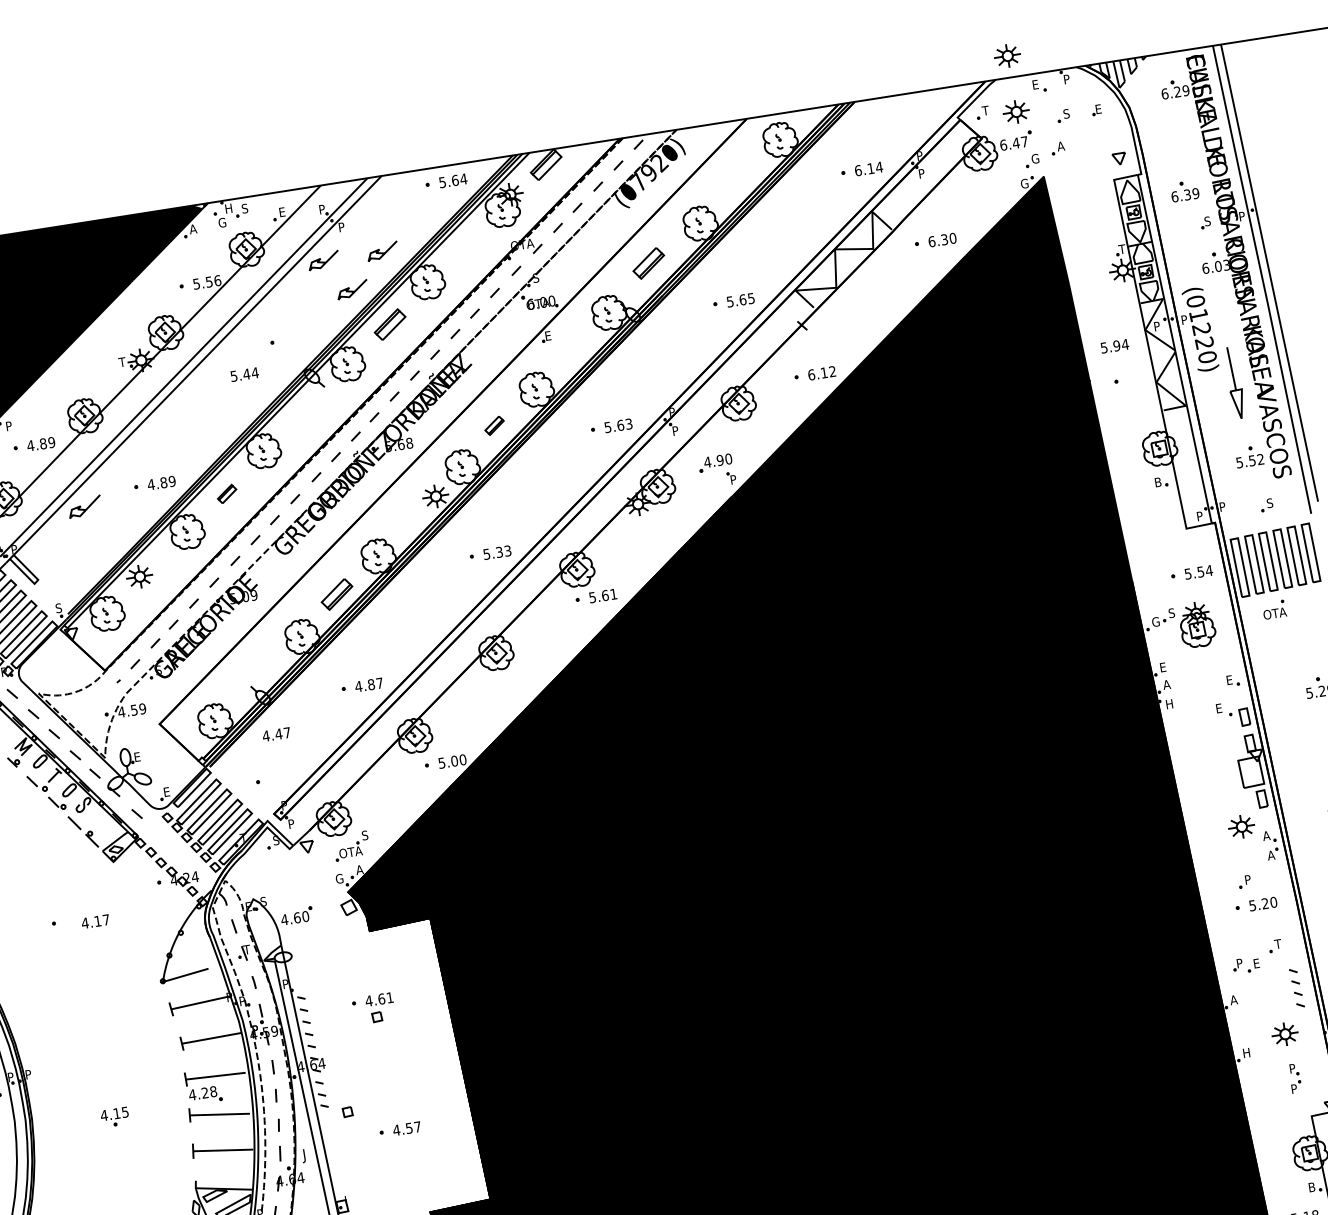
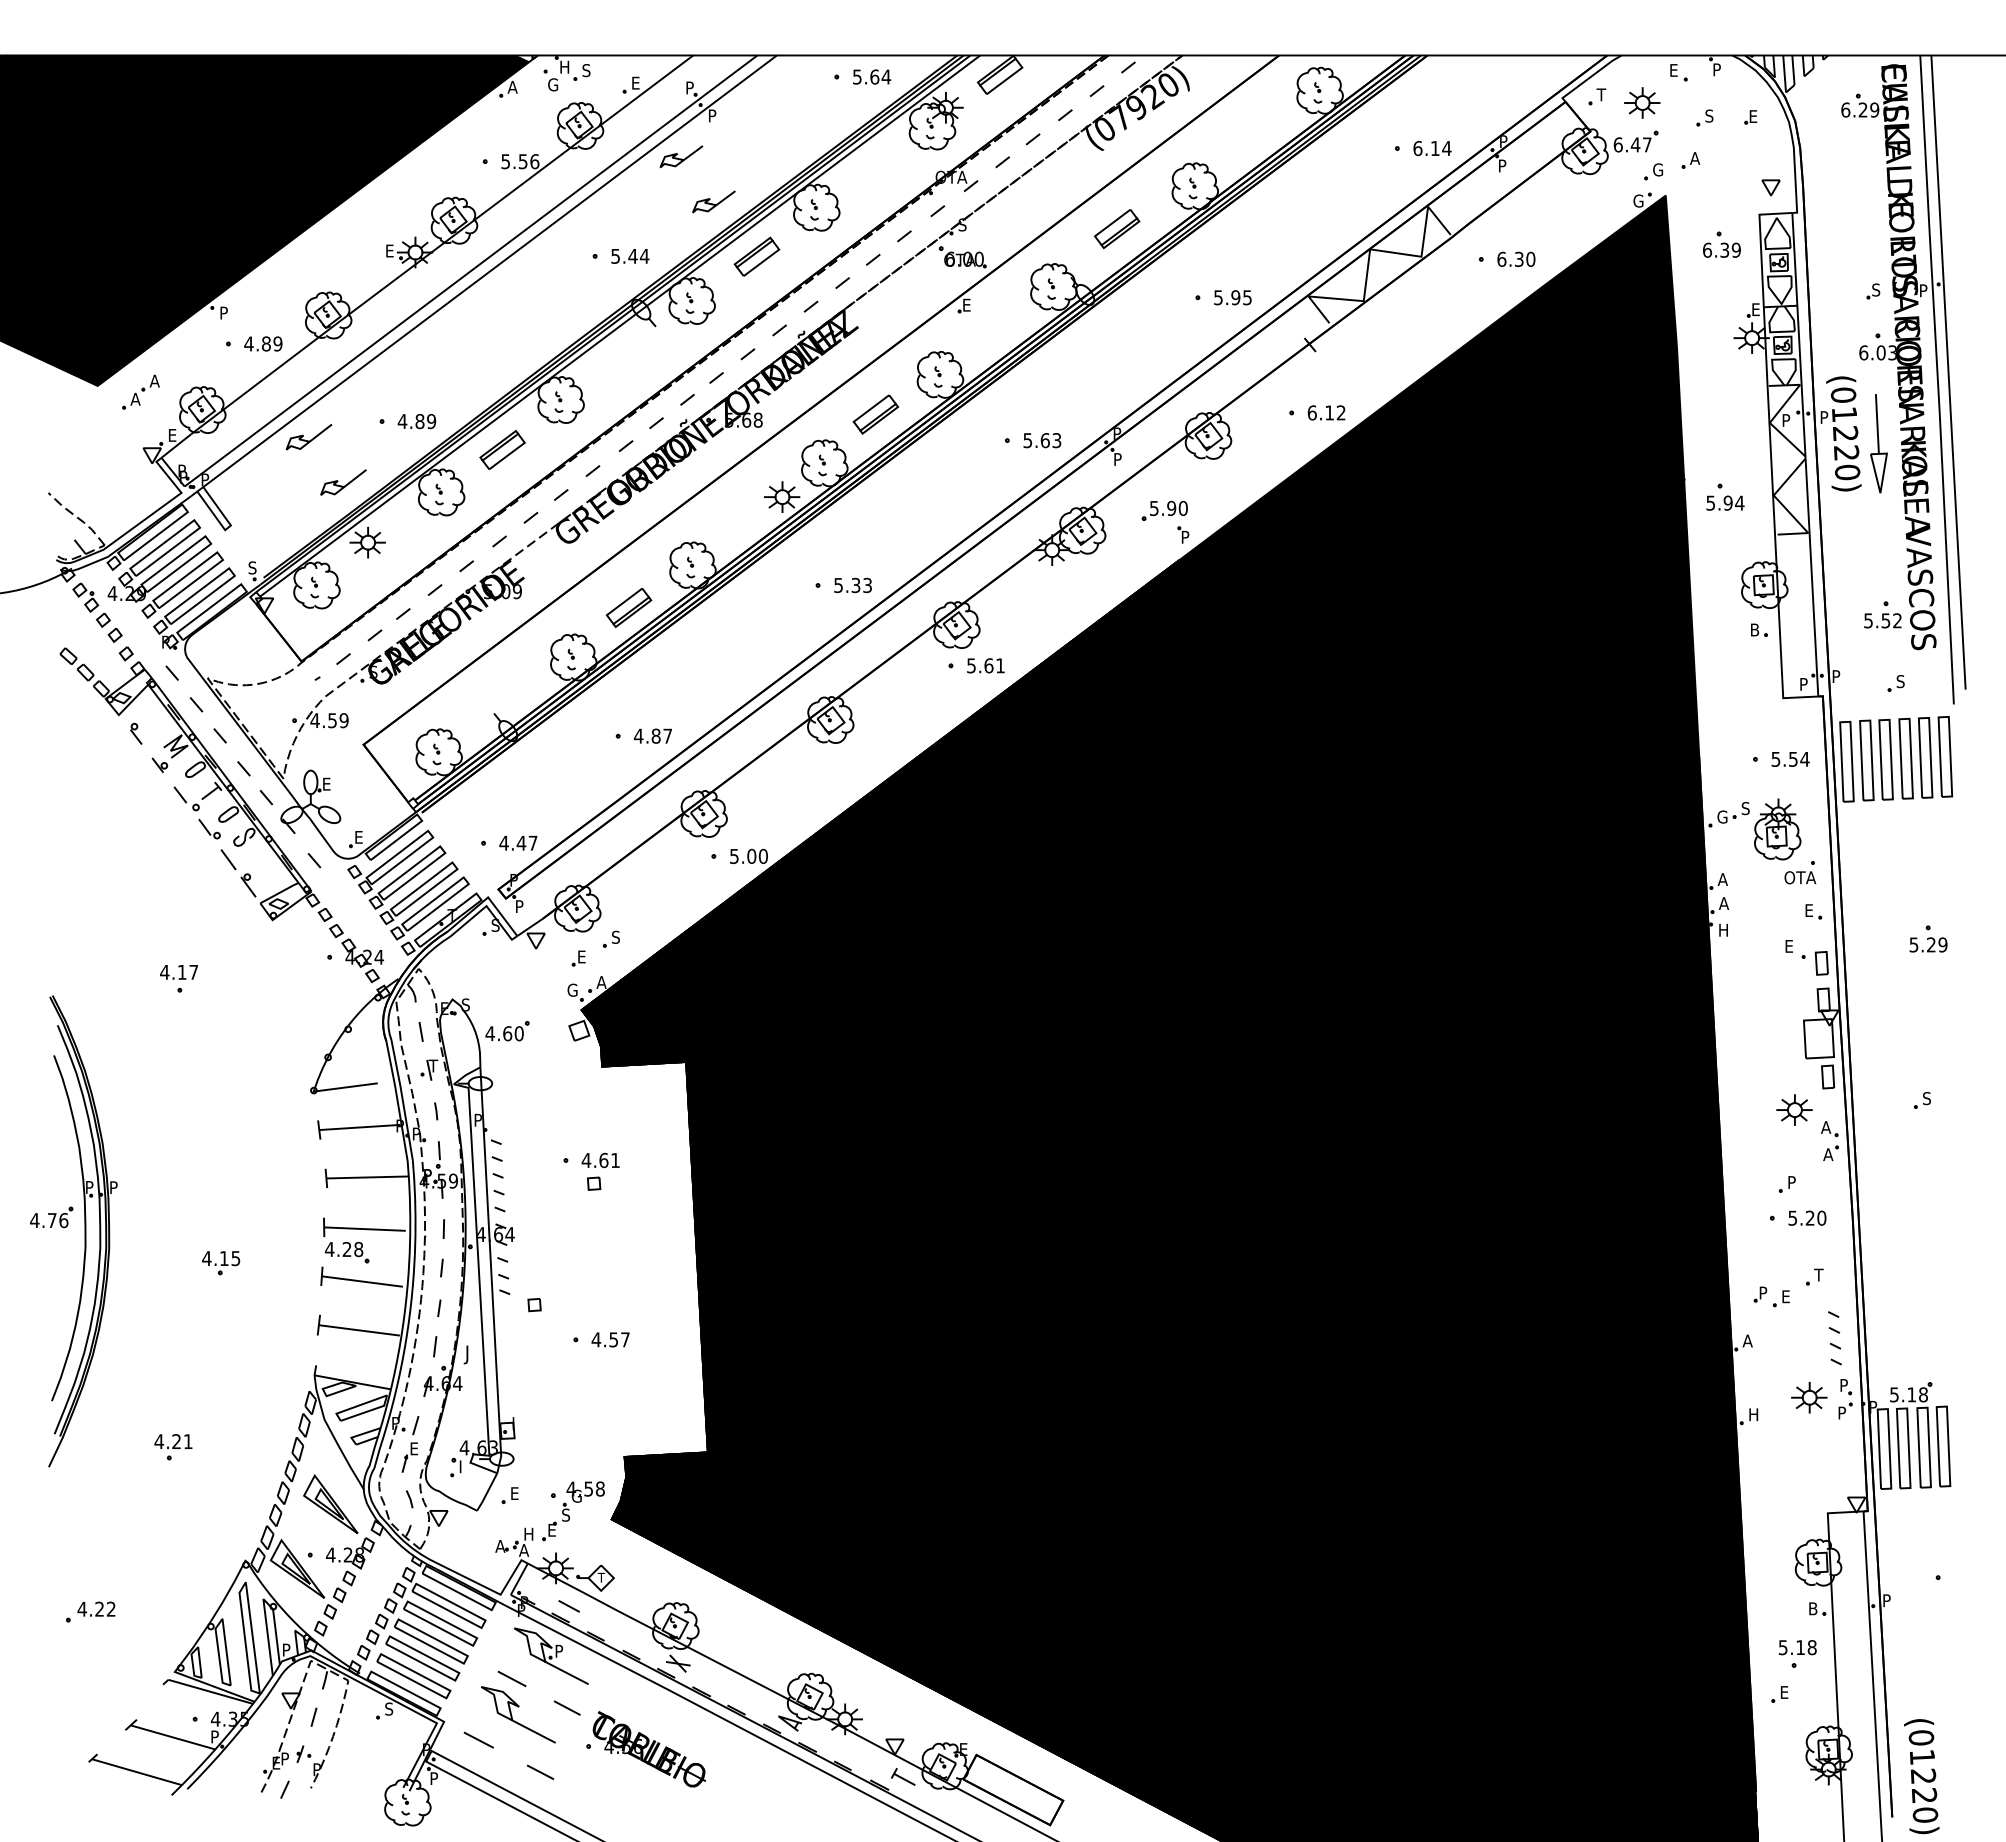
part: (1007, 55) -> (1642, 25), removed
part: (1184, 191) -> (1721, 244), moved
text: (1122, 249) -> (1755, 309), T -> E
curve: (382, 252) -> (762, 158), removed
text: (742, 299) -> (1235, 297), 5.65 -> 5.95
text: (1114, 345) -> (1725, 502), moved
text: (122, 361) -> (389, 250), T -> E
text: (244, 374) -> (630, 256), moved
part: (1234, 382) -> (1878, 443), moved
part: (494, 425) -> (875, 414), size x1.67
text: (707, 462) -> (1154, 508), 4.90 -> 5.90
part: (227, 493) -> (502, 449), size x1.67
curve: (116, 537) -> (345, 484), added
part: (1274, 609) -> (1800, 872), moved
text: (1162, 667) -> (1722, 879), E -> A
text: (276, 734) -> (518, 843), moved
text: (350, 851) -> (593, 956), OTA -> E
text: (95, 921) -> (179, 972), moved
part: (1295, 1078) -> (1845, 1399), moved

